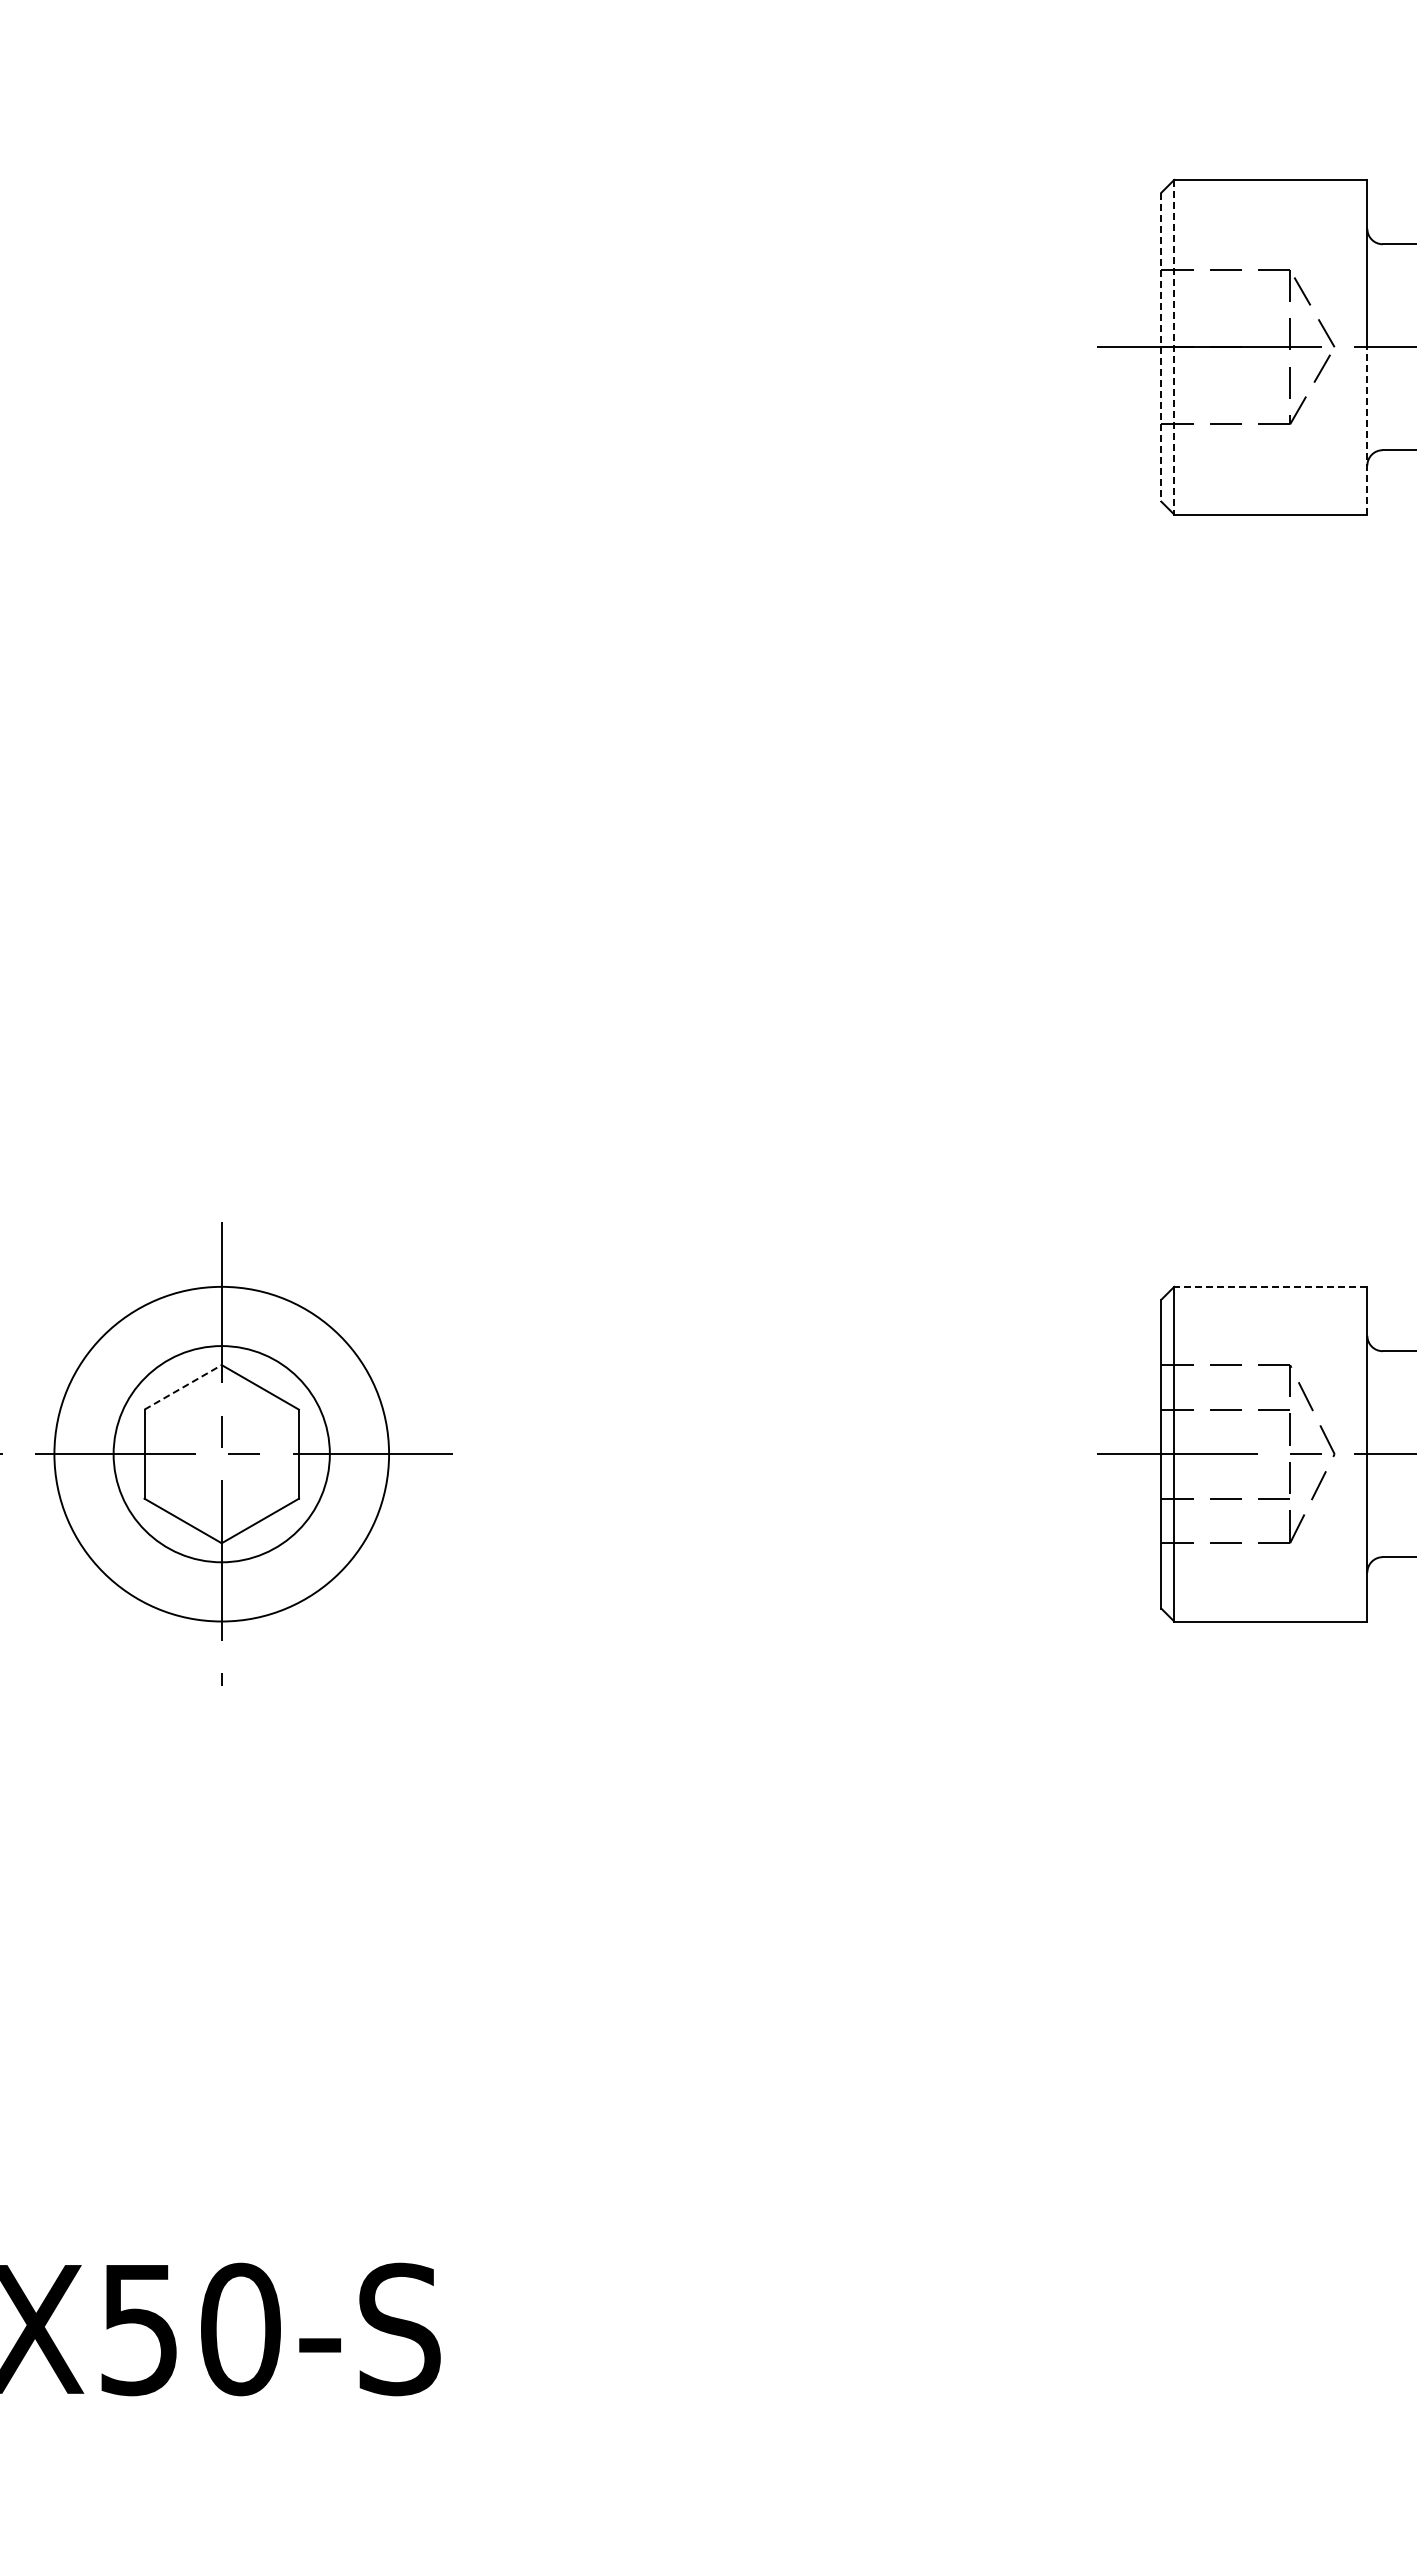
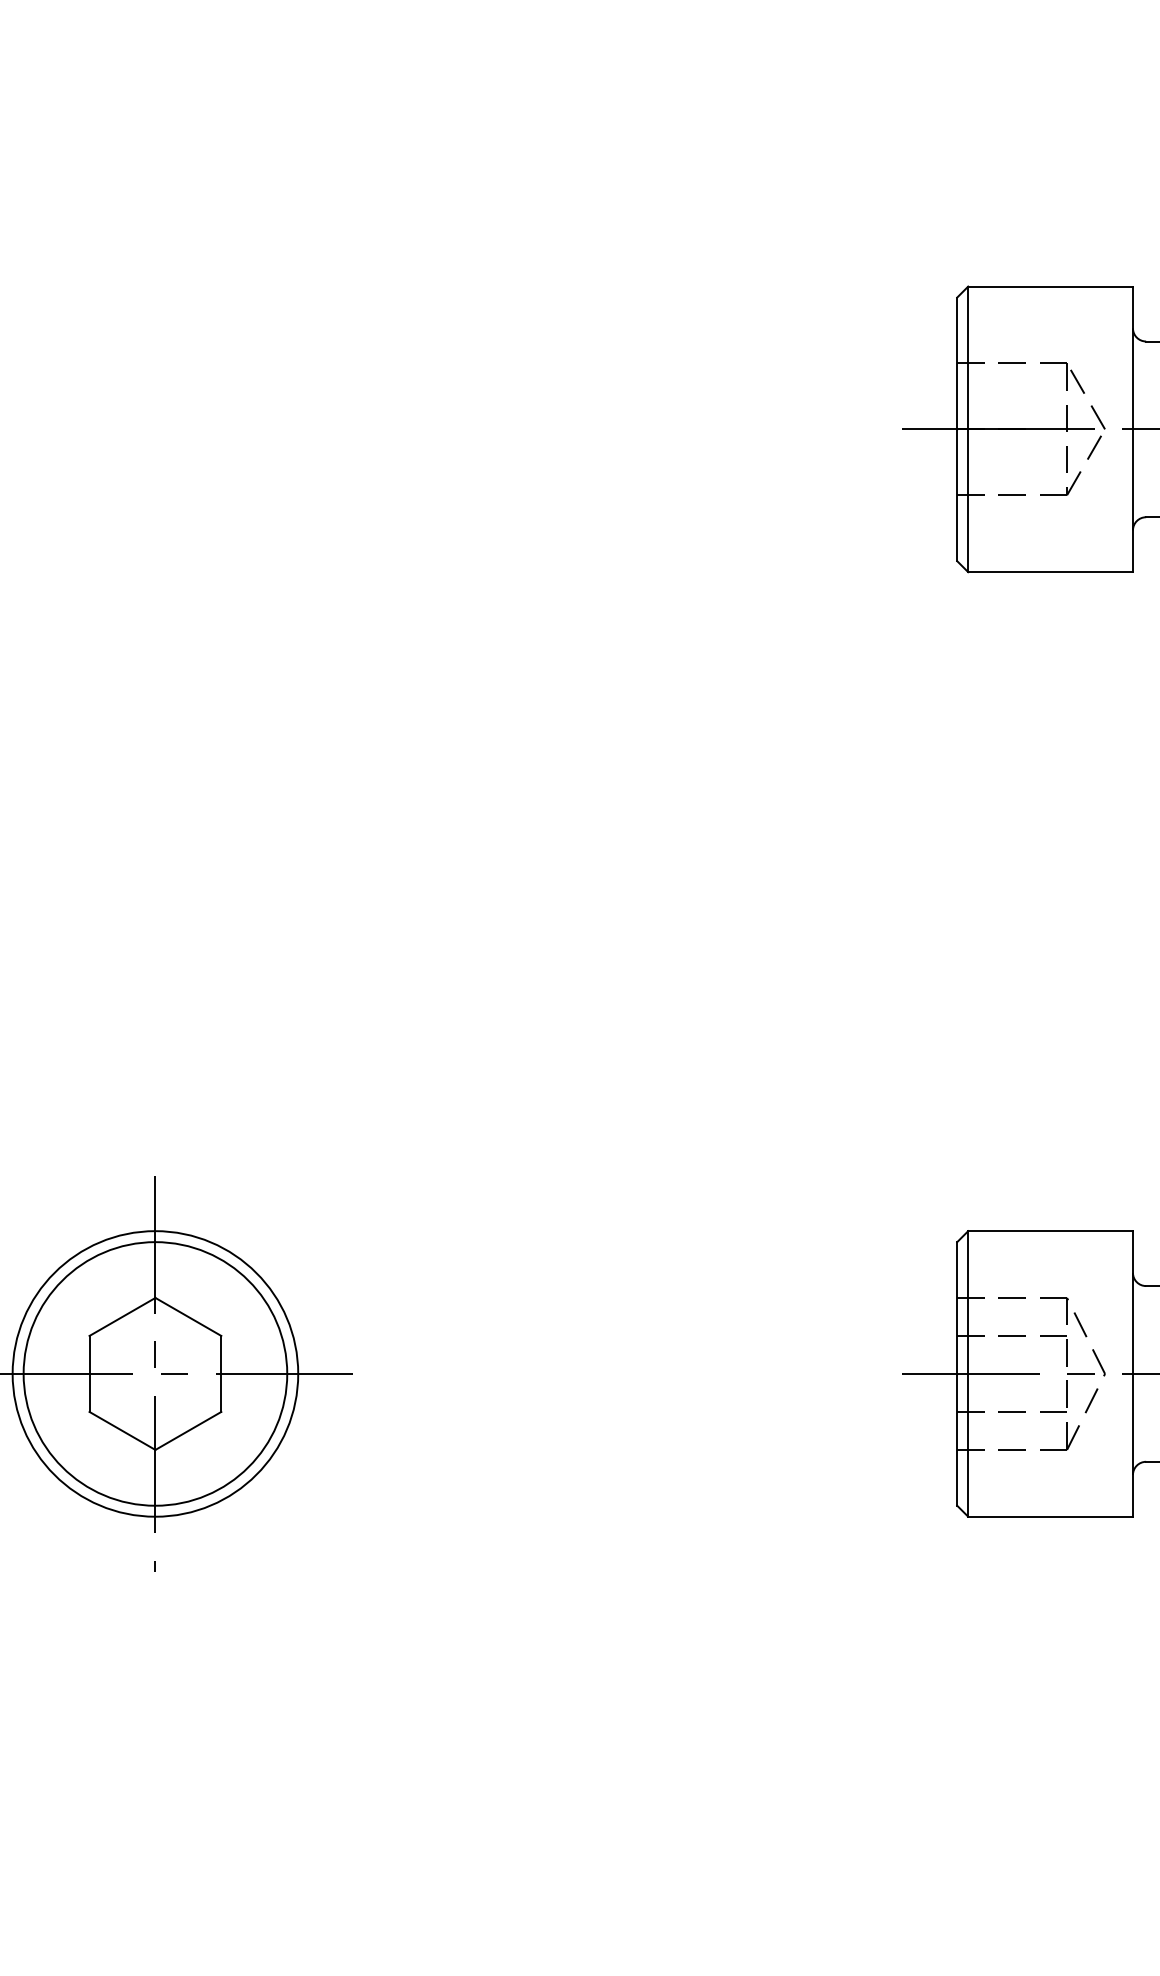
line: (1161, 347) -> (957, 429), dashed -> solid
line: (1174, 347) -> (968, 429), dashed -> solid
line: (1367, 430) -> (1133, 500), dashed -> solid
line: (1270, 1286) -> (1050, 1230), dashed -> solid
line: (183, 1387) -> (122, 1317), dashed -> solid
circle: (221, 1453) -> (155, 1373), size x1.43

